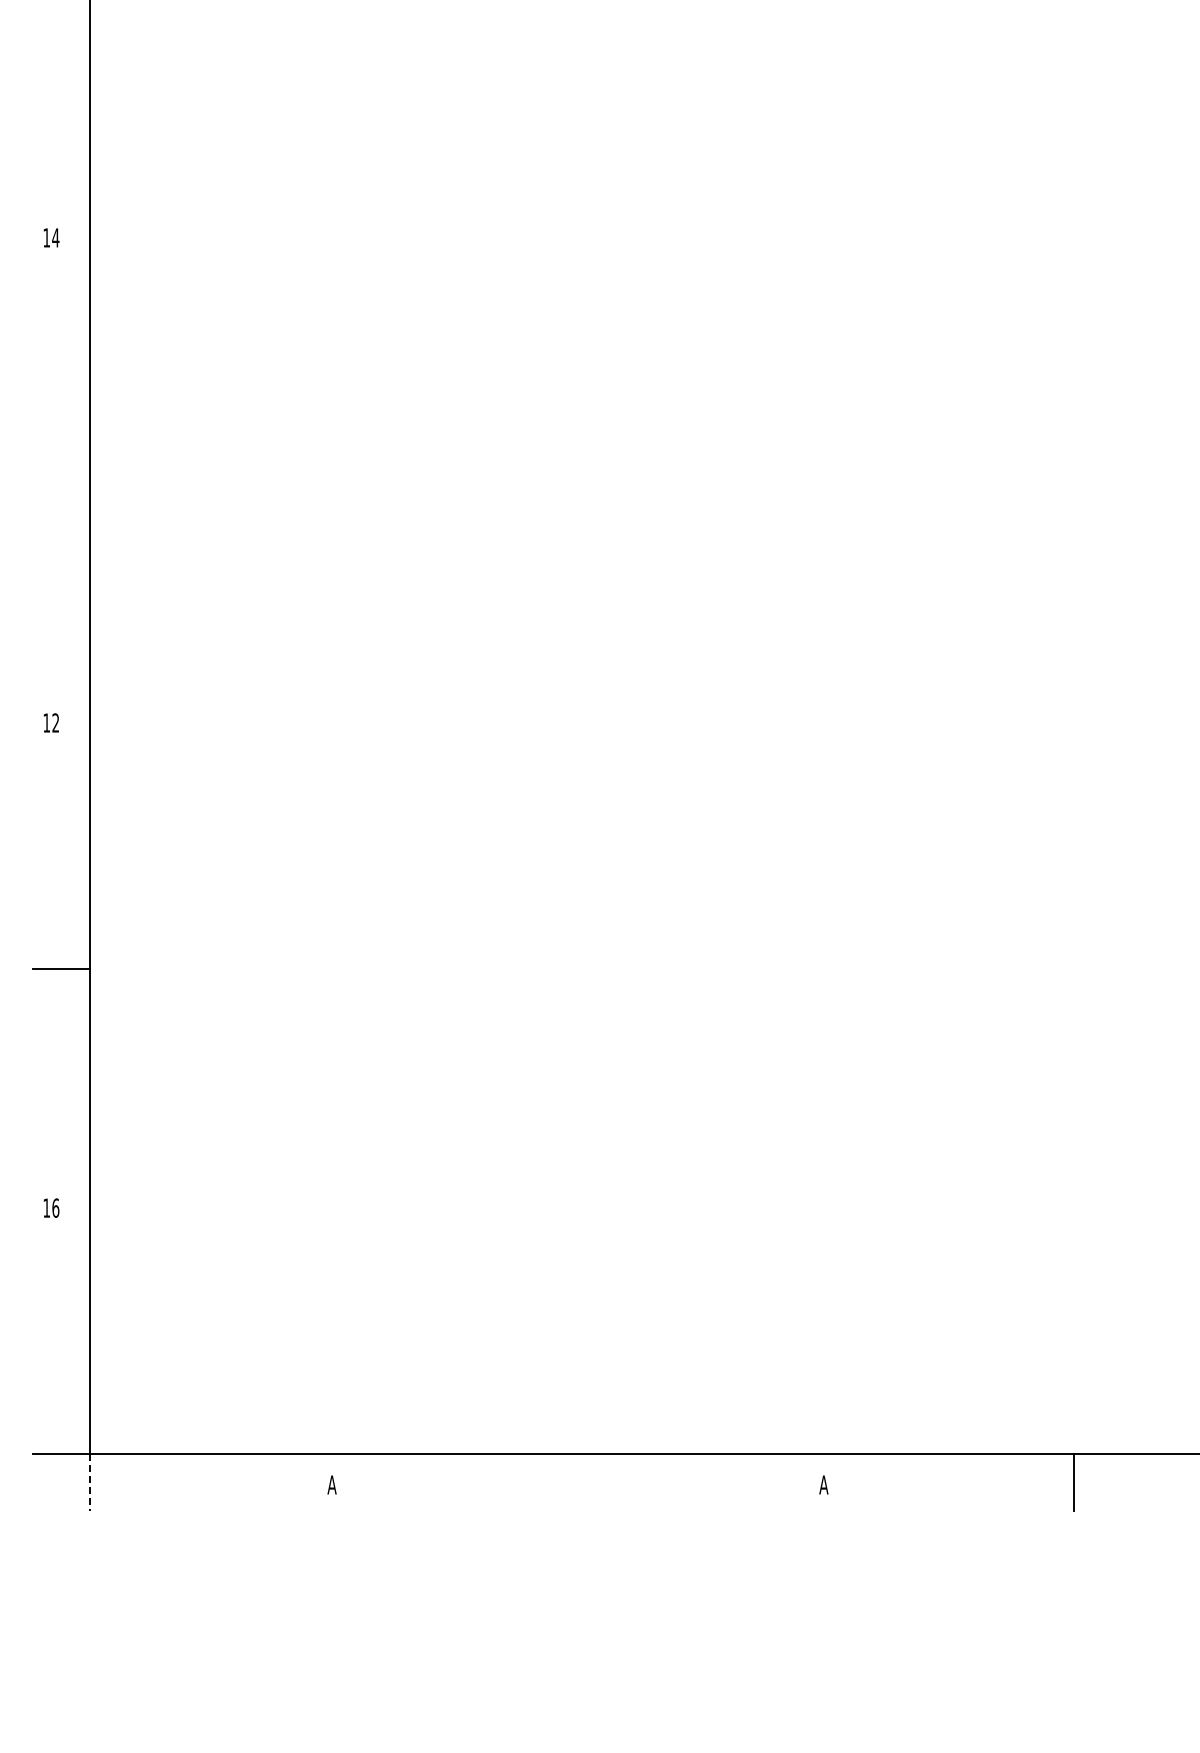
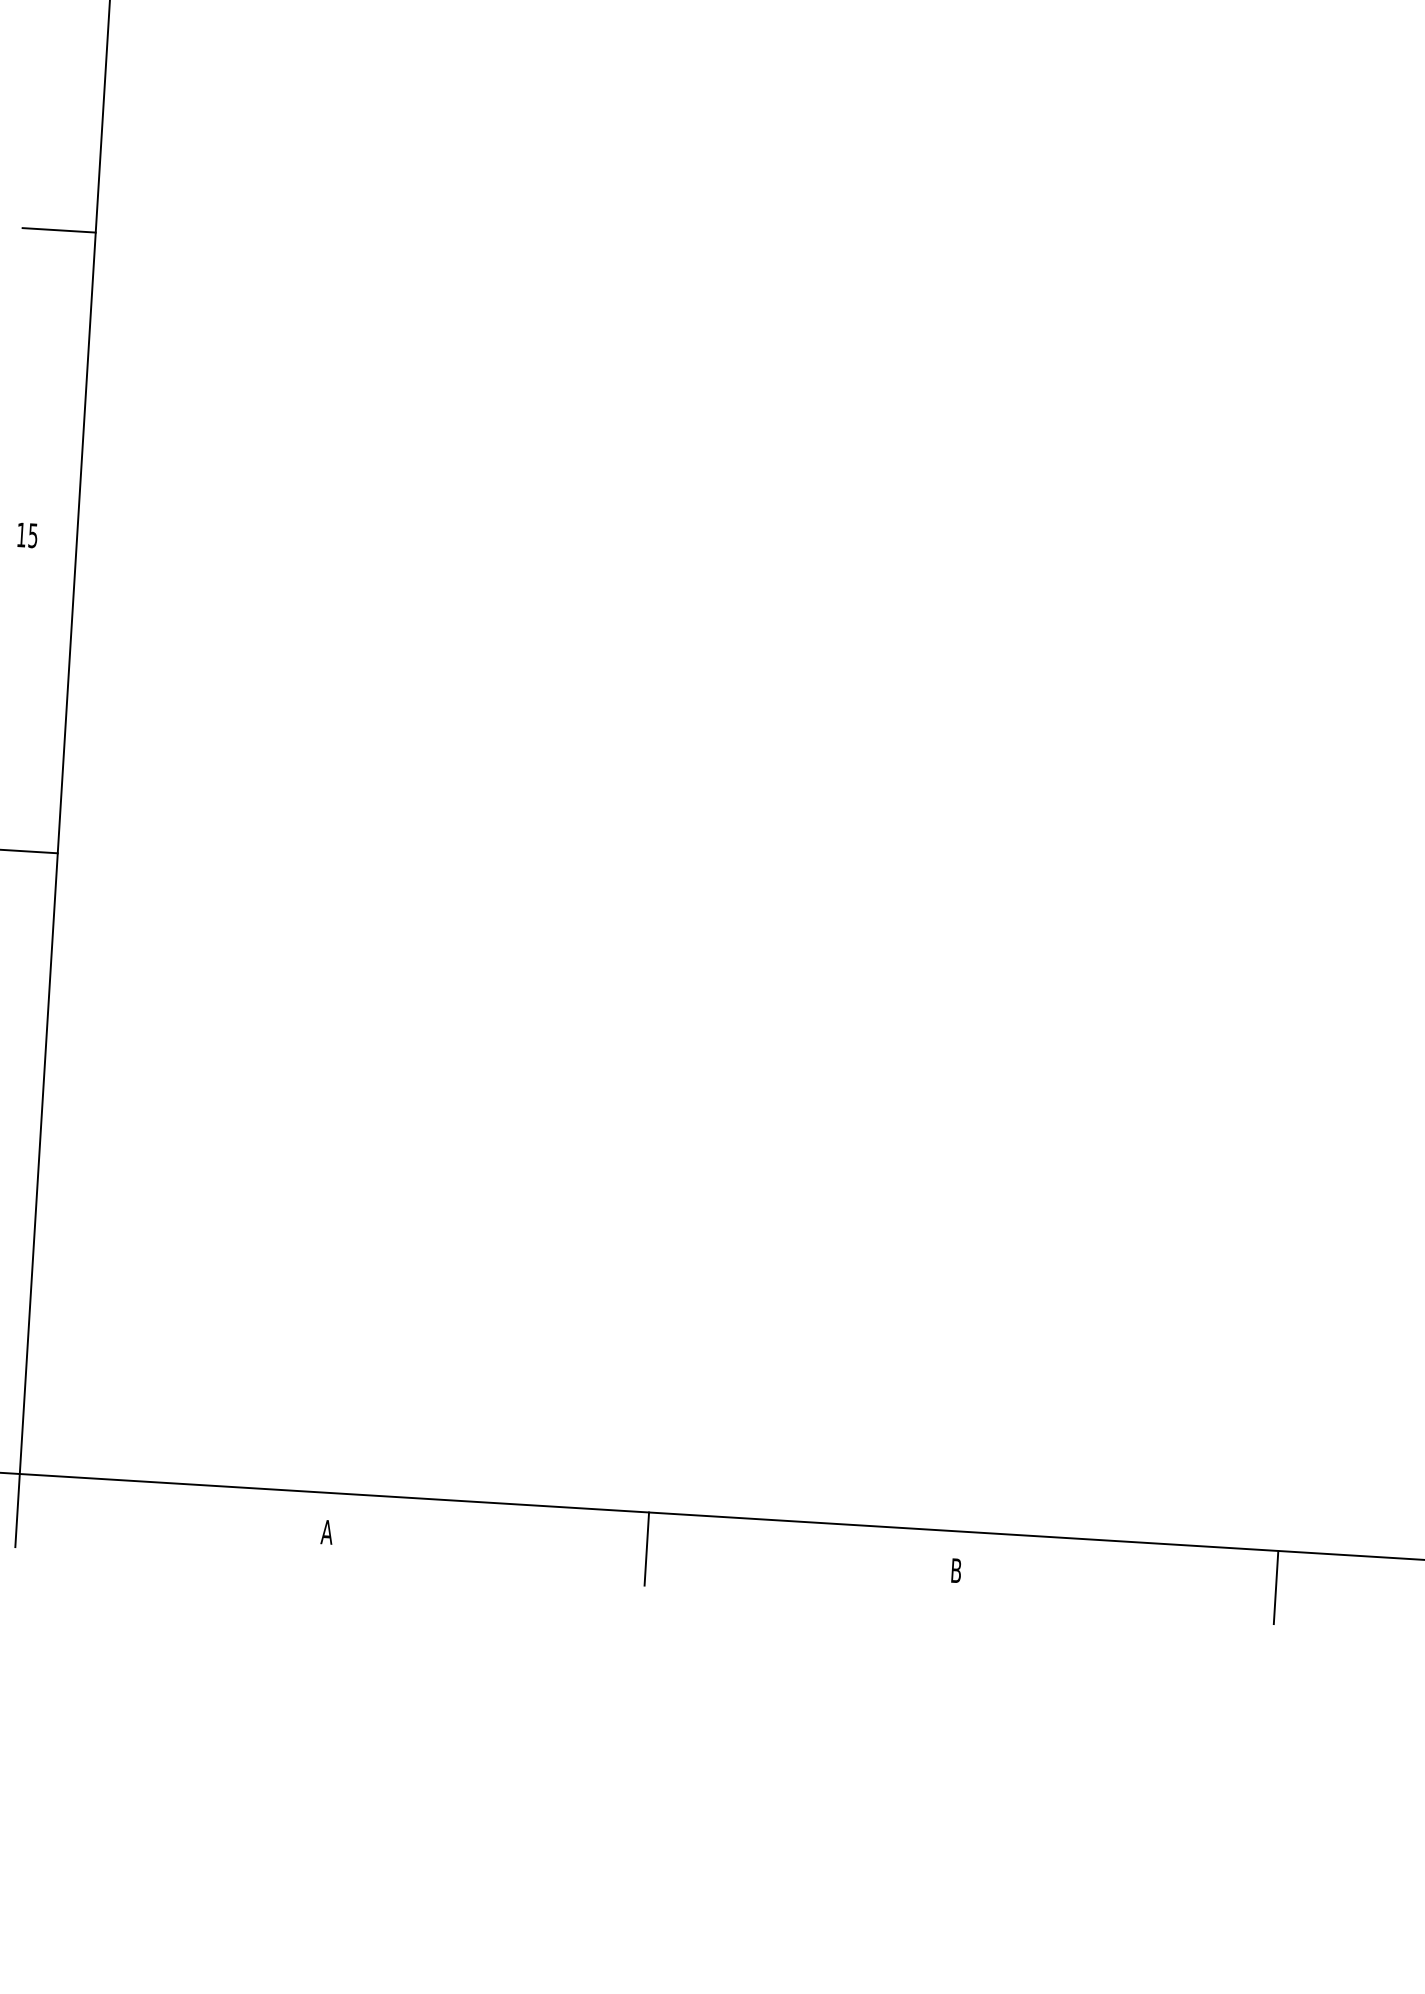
line: (61, 484) -> (59, 230), added
text: (55, 722) -> (32, 535), 12 -> 15
line: (90, 1482) -> (18, 1510), dashed -> solid
line: (581, 1482) -> (646, 1548), added
text: (823, 1484) -> (955, 1570), A -> B

